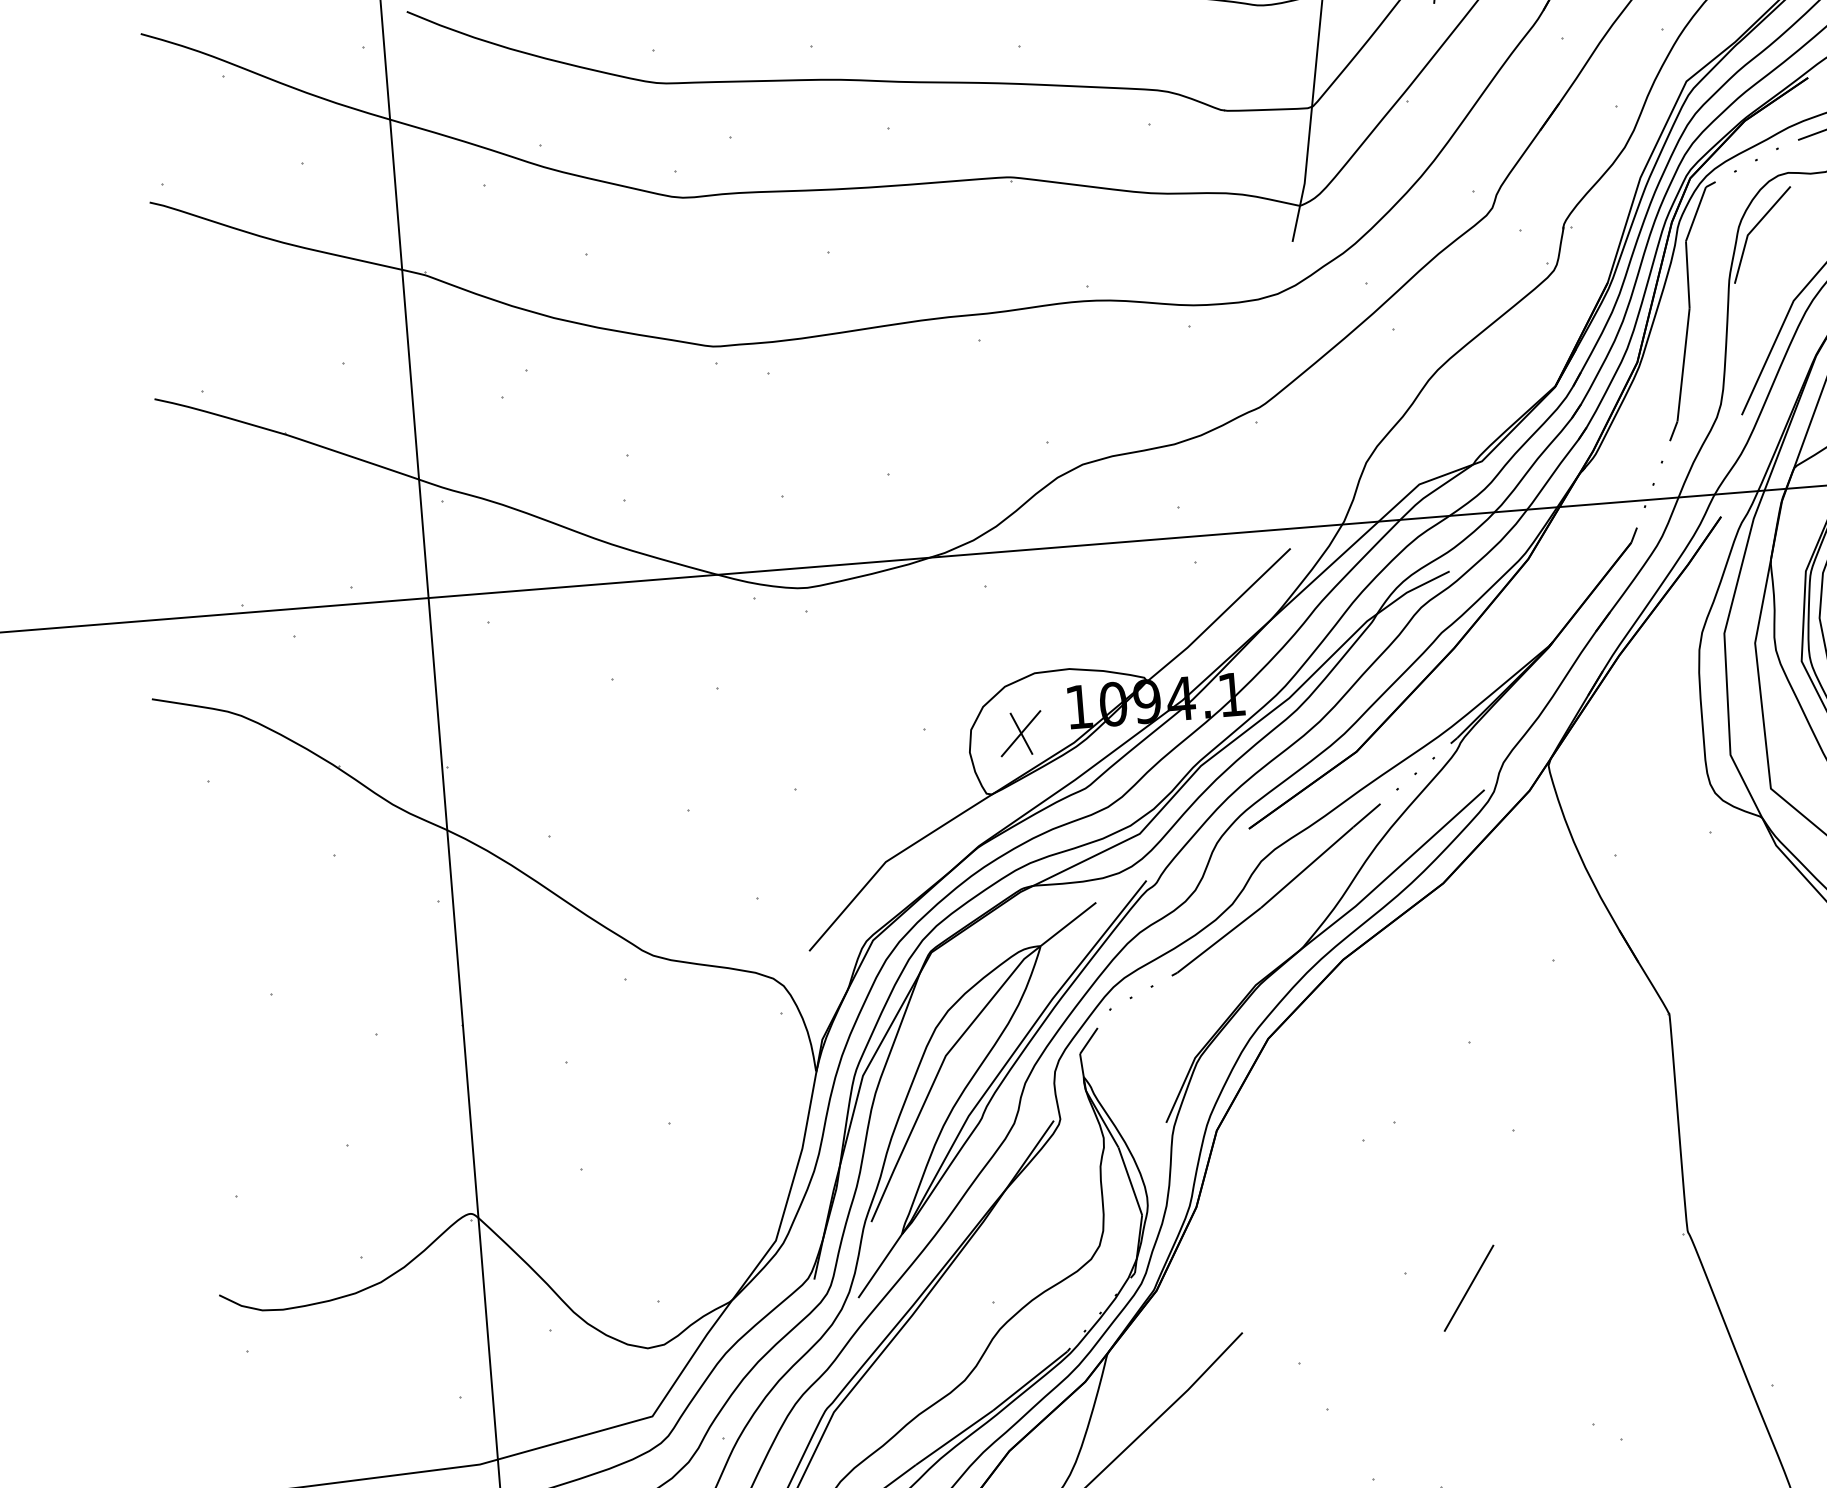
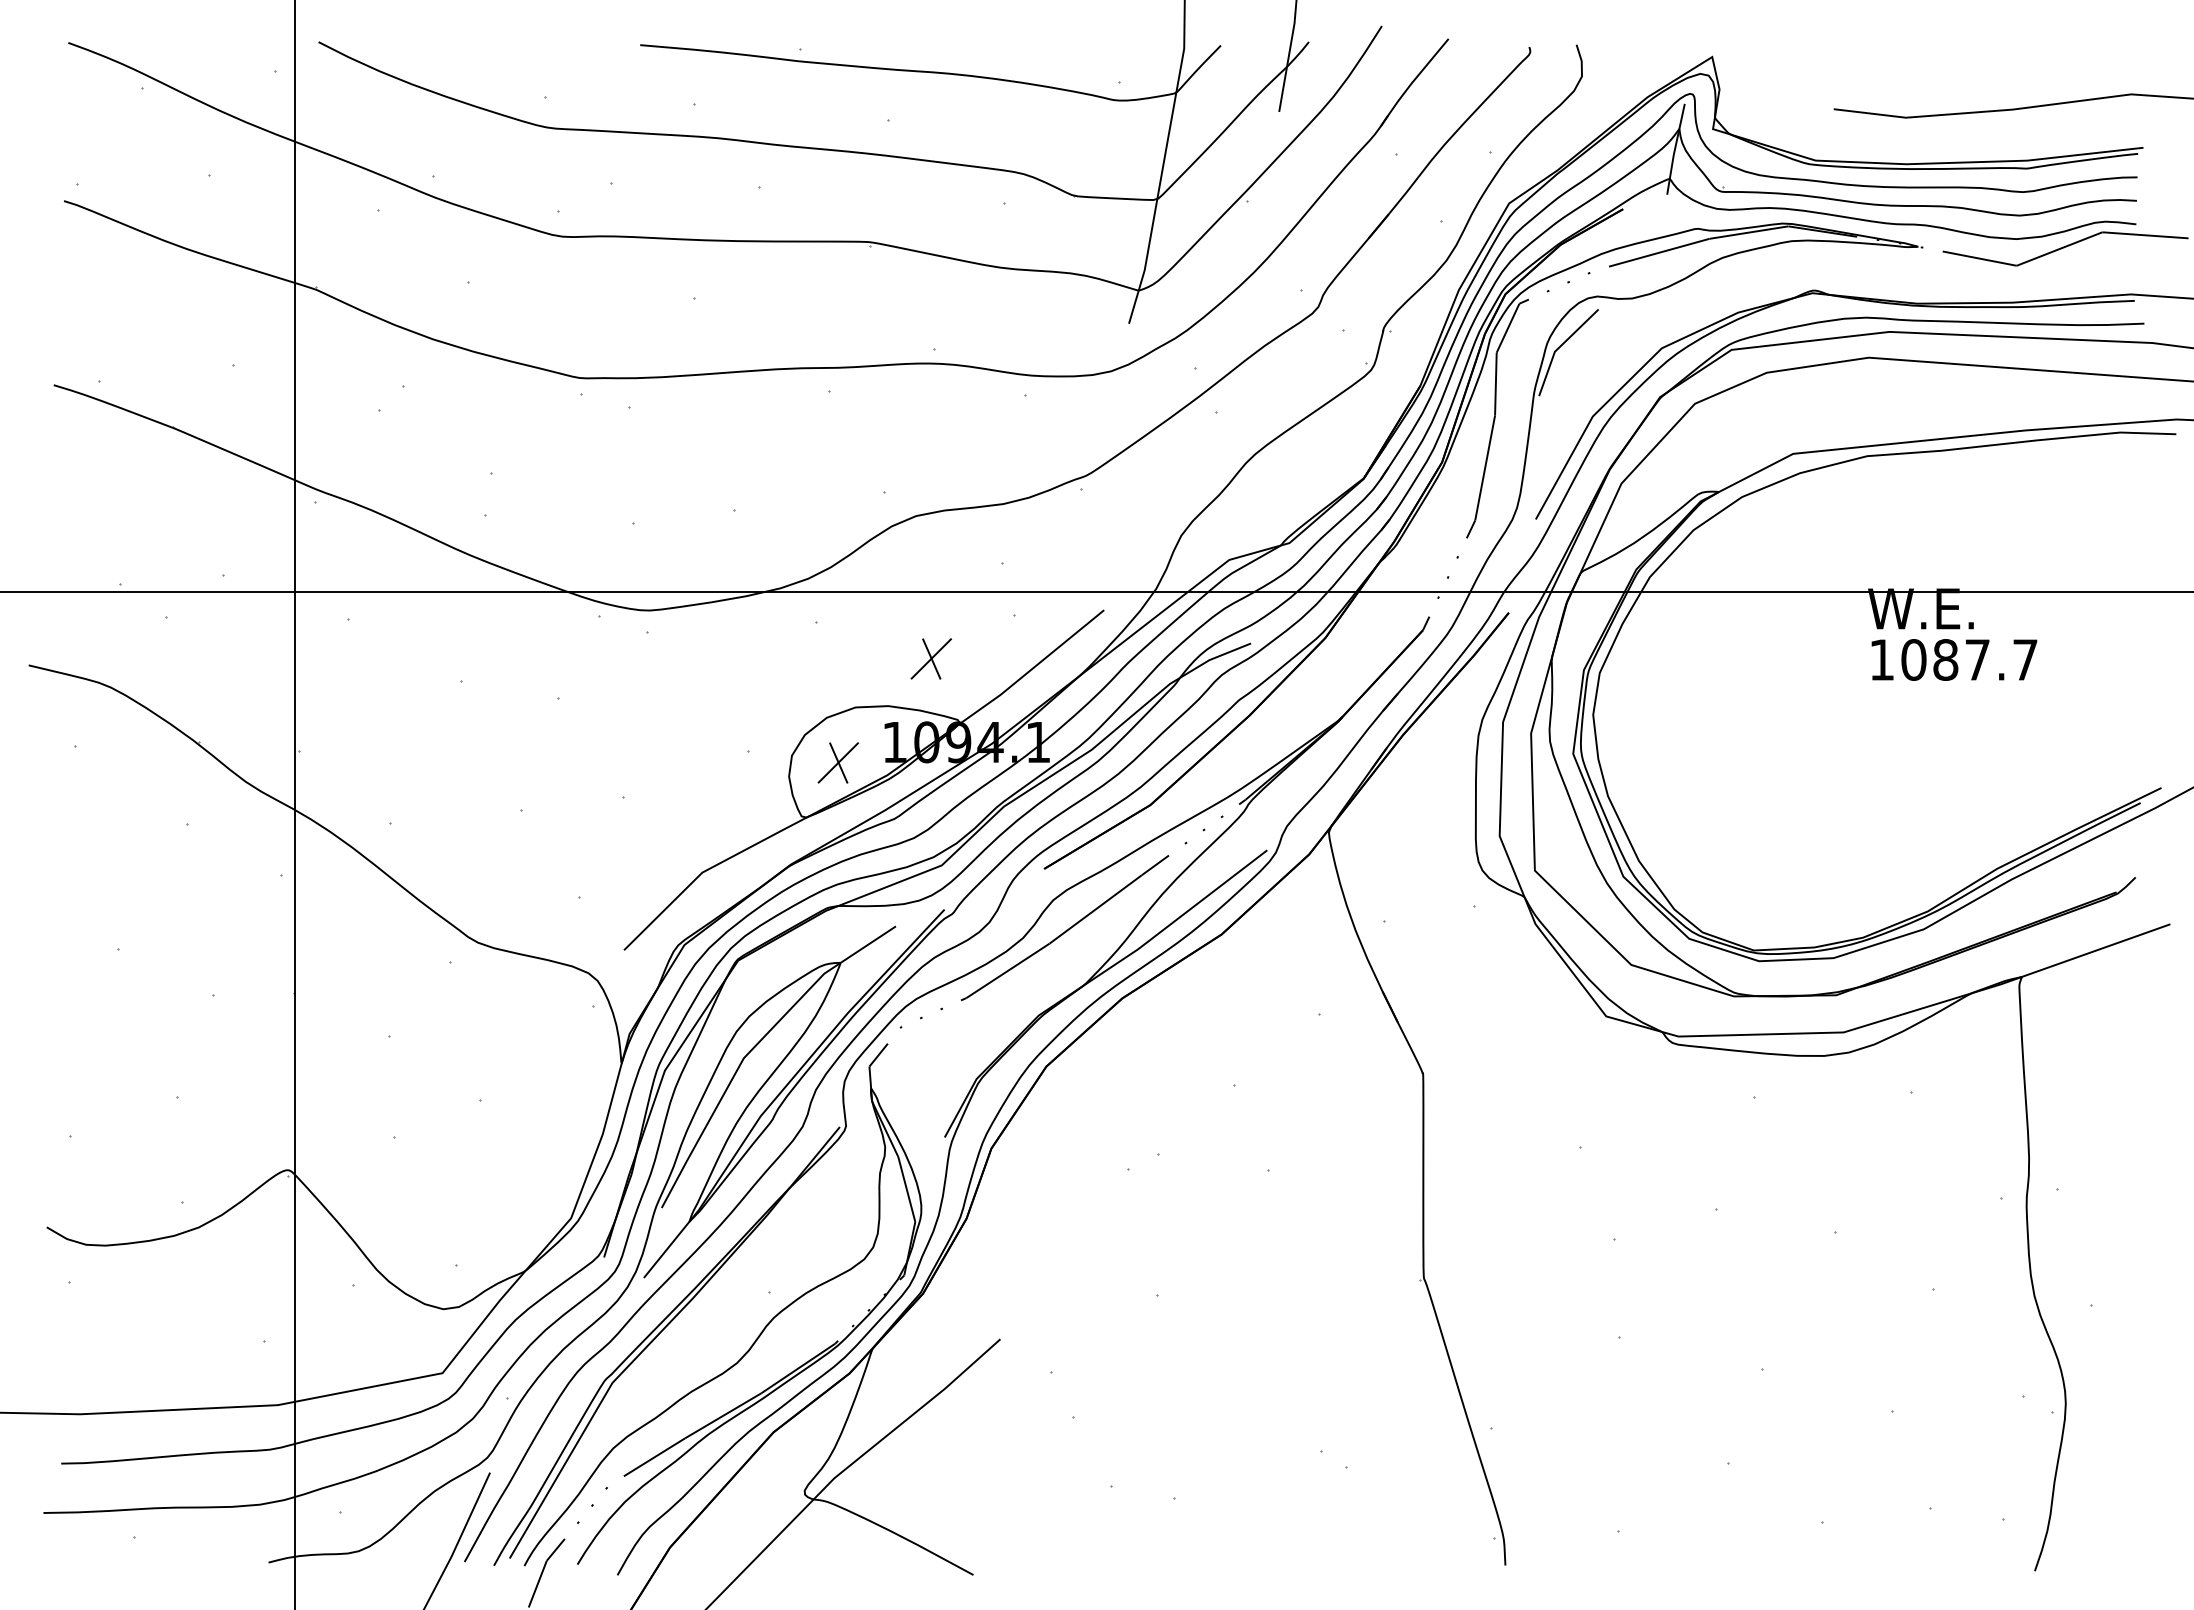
part: (1110, 614) -> (930, 658), added
line: (1469, 1287) -> (1215, 1314), removed

